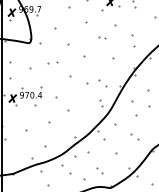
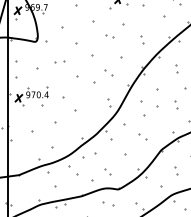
part: (134, 40) -> (142, 39), size x0.62
part: (102, 83) -> (108, 72), moved

